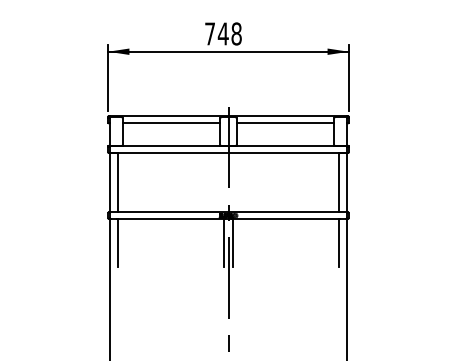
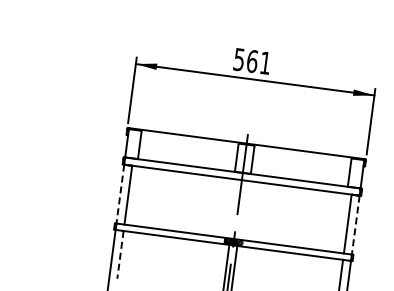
text: (223, 33) -> (252, 60), 748 -> 561
line: (171, 123) -> (189, 143), removed
line: (285, 123) -> (302, 158), removed
line: (109, 182) -> (120, 193), solid -> dashed
line: (347, 182) -> (356, 224), solid -> dashed
line: (117, 243) -> (120, 255), solid -> dashed

